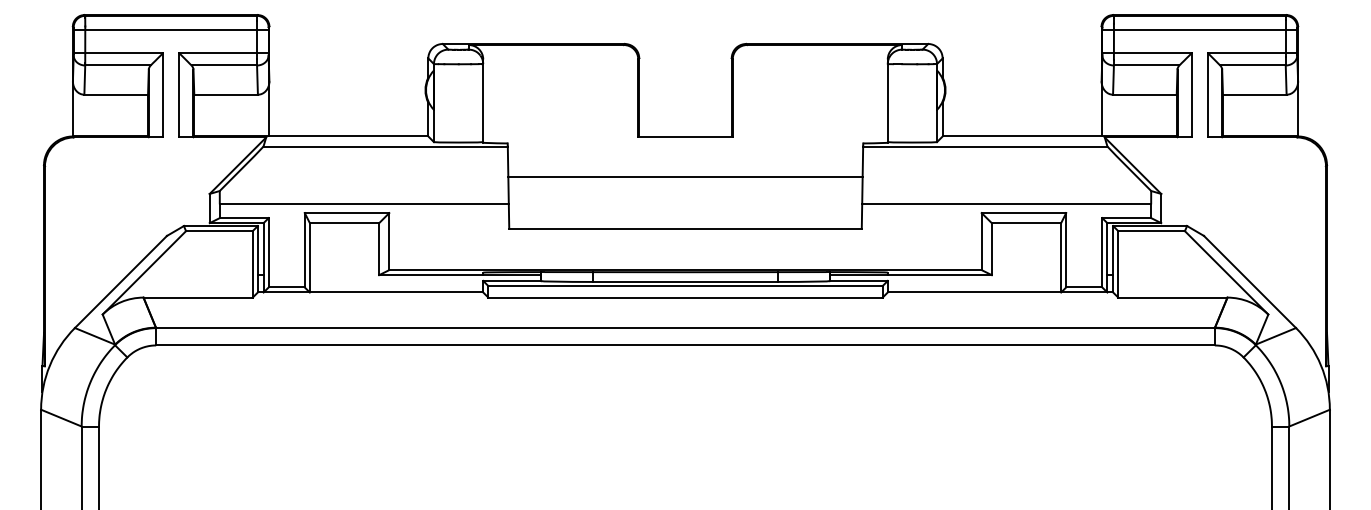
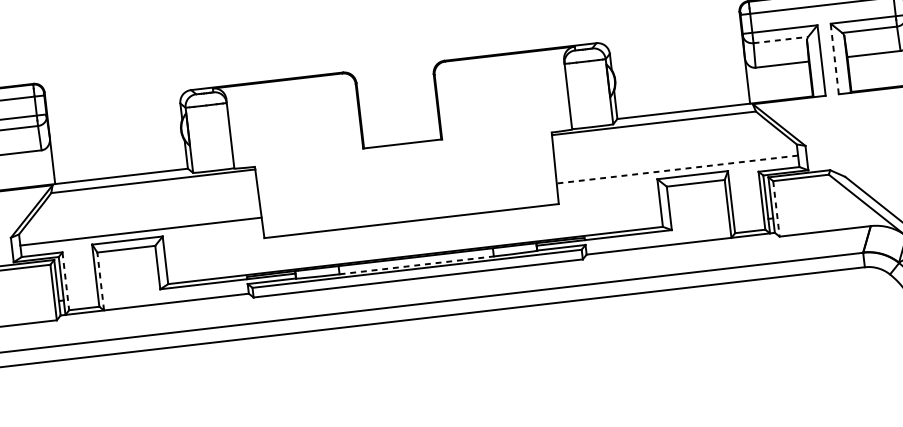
line: (1146, 65) -> (780, 40), solid -> dashed
line: (1207, 94) -> (834, 58), solid -> dashed
line: (685, 176) -> (406, 177), removed
line: (1006, 204) -> (677, 169), solid -> dashed
line: (268, 252) -> (65, 281), solid -> dashed
line: (309, 257) -> (100, 281), solid -> dashed
line: (1118, 264) -> (776, 208), solid -> dashed
line: (685, 281) -> (416, 264), solid -> dashed

